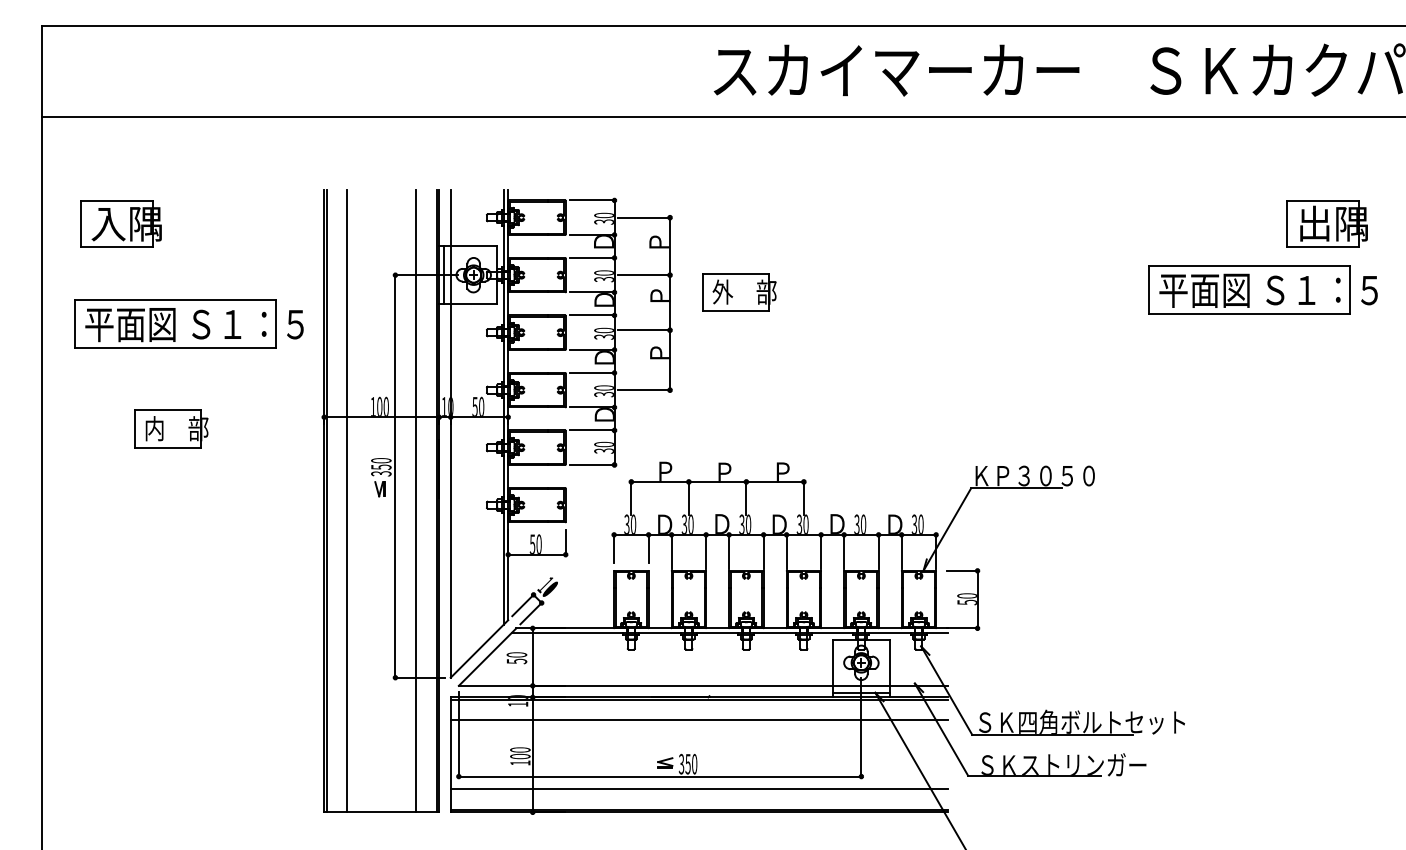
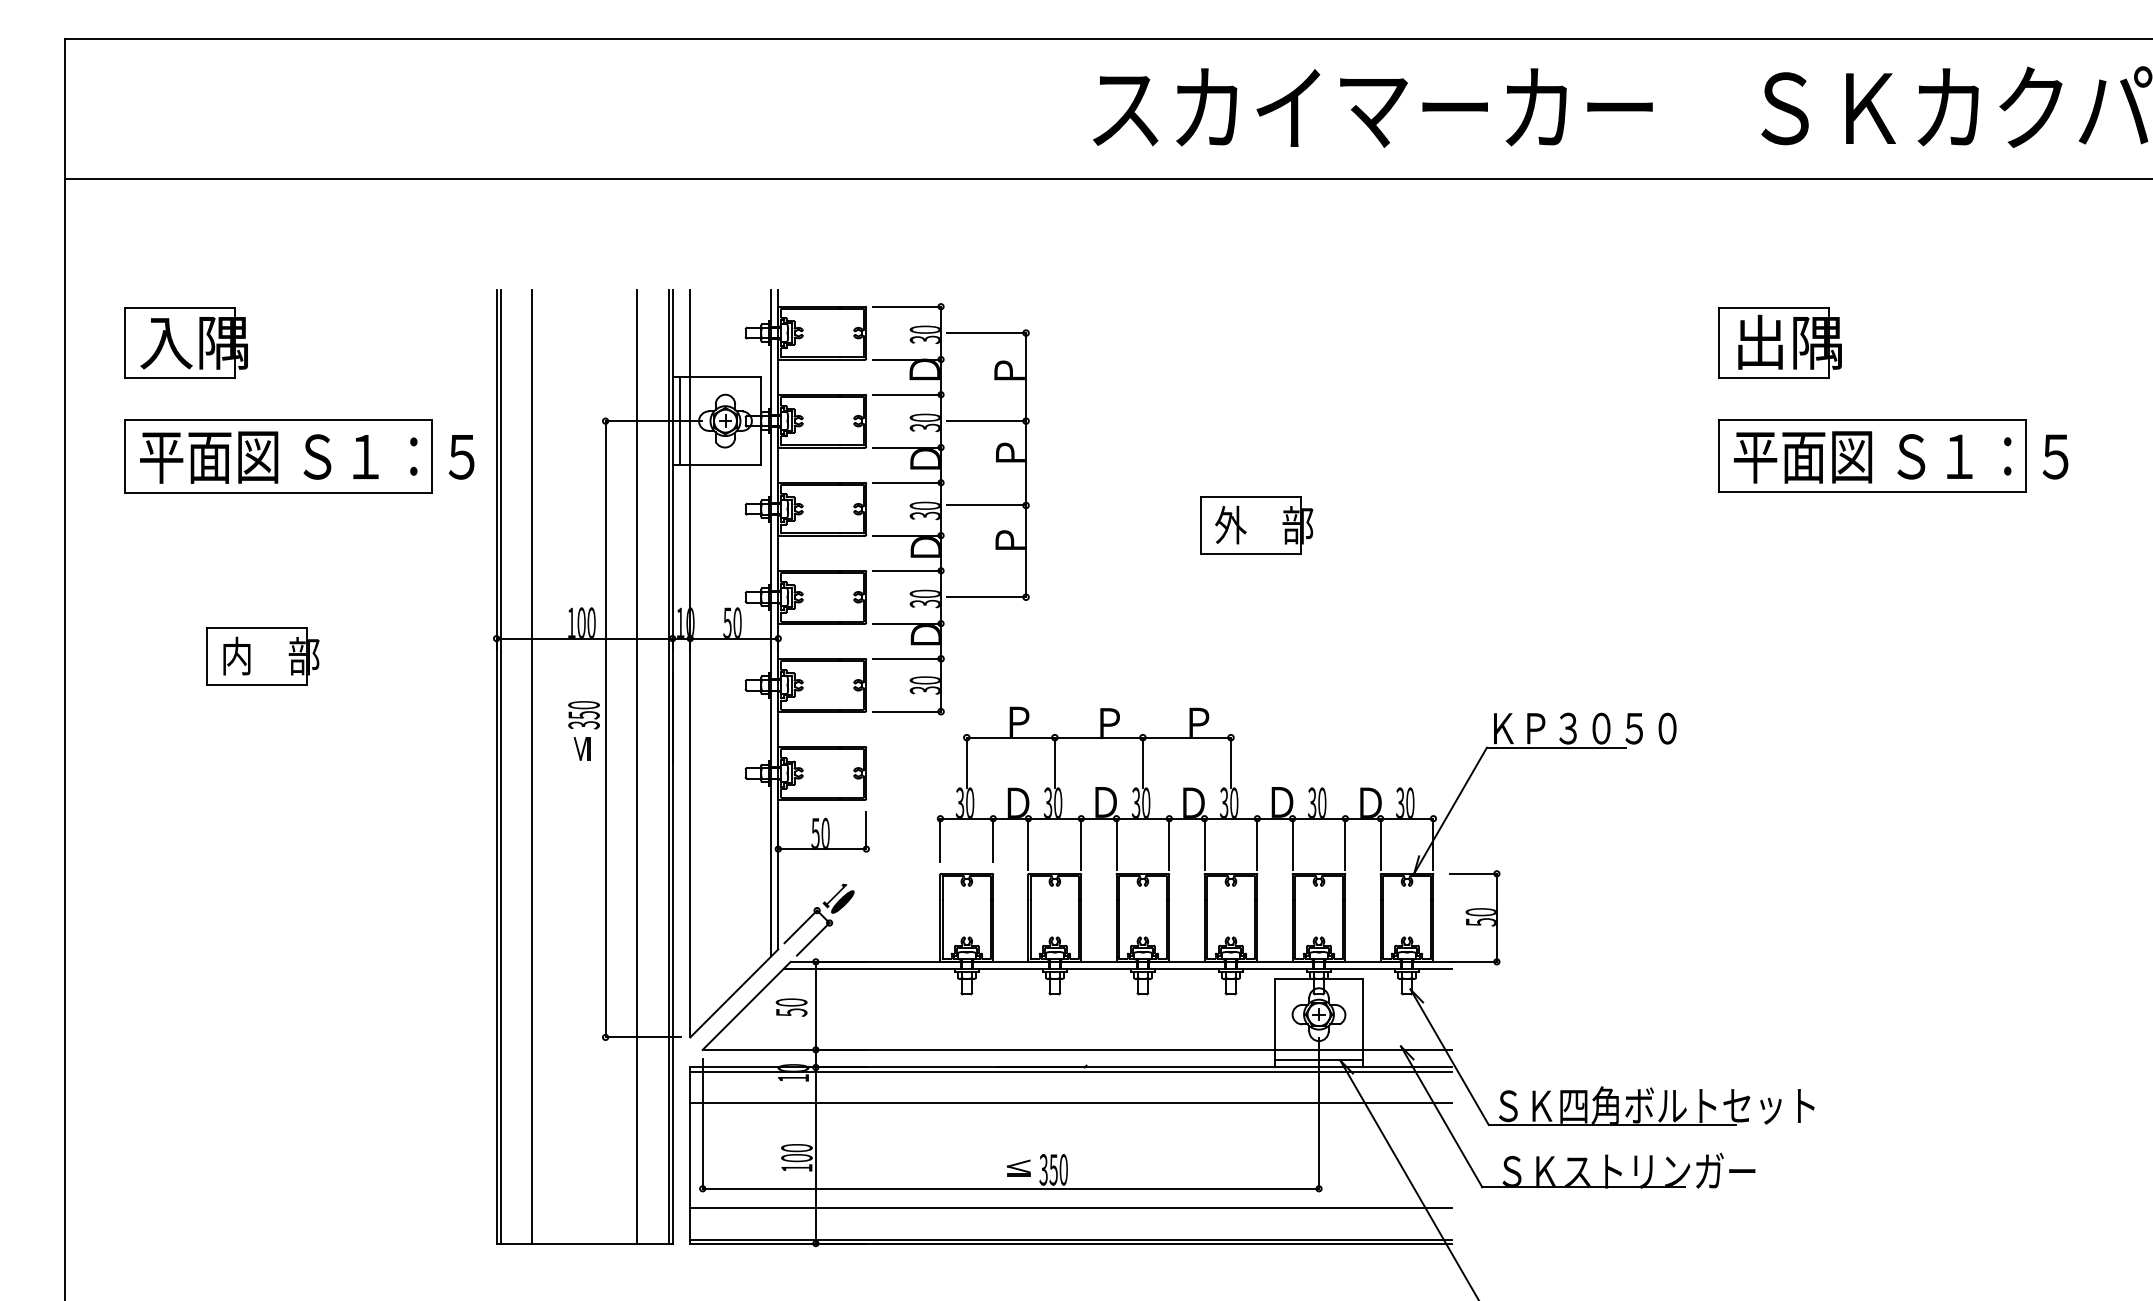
part: (1326, 223) -> (1778, 342), moved
part: (1262, 289) -> (1891, 455), moved
part: (739, 292) -> (1256, 525), moved
part: (188, 323) -> (297, 455), moved

